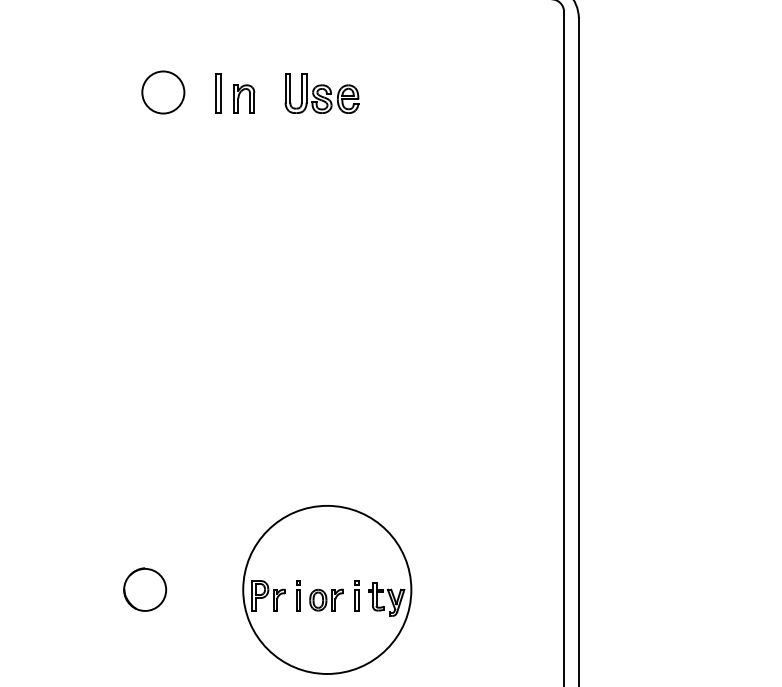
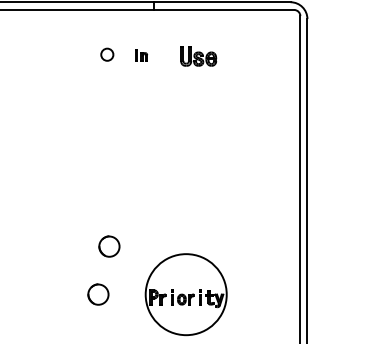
circle: (163, 91) -> (107, 54), size x0.6
part: (234, 93) -> (141, 55), size x0.6
part: (321, 93) -> (198, 56), moved
circle: (168, 490) -> (109, 246), added

